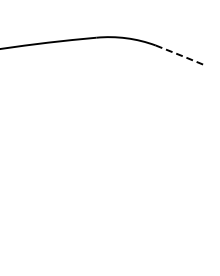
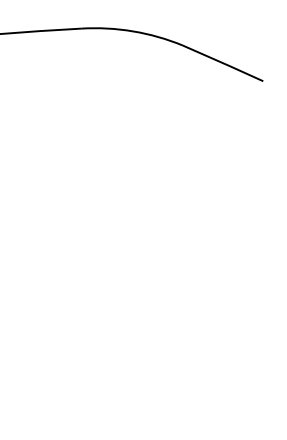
line: (180, 55) -> (224, 64), dashed -> solid

